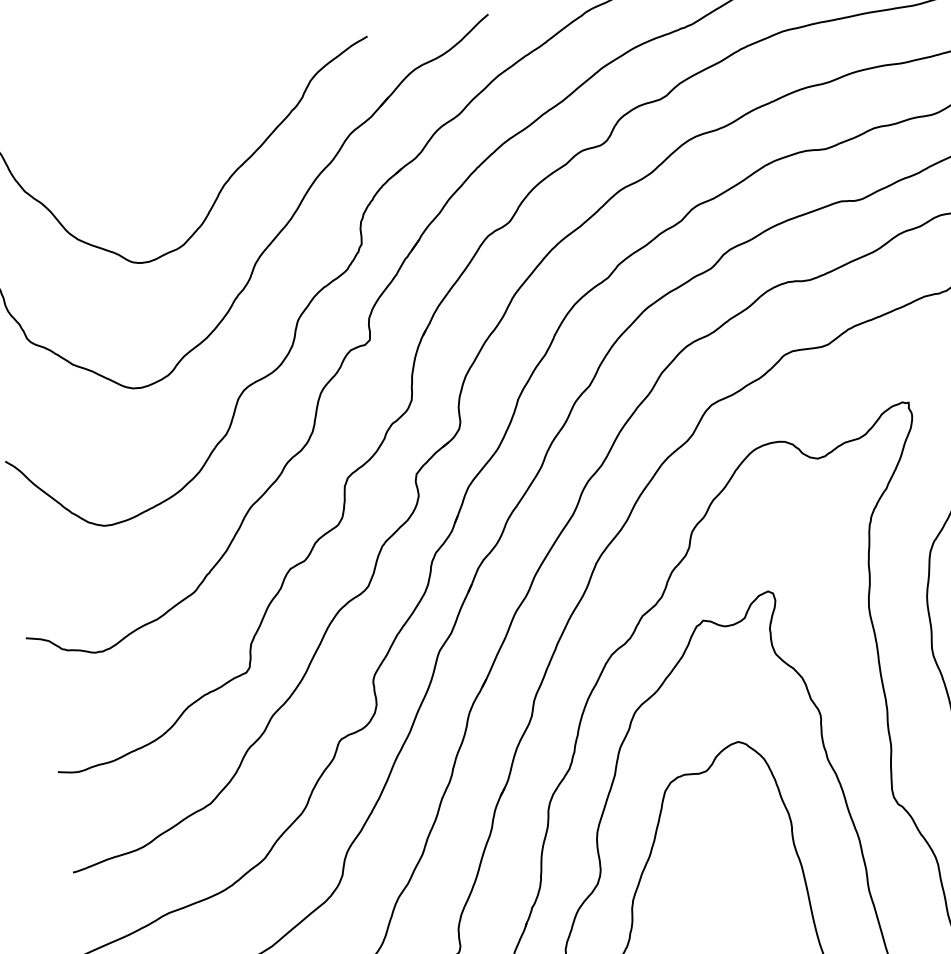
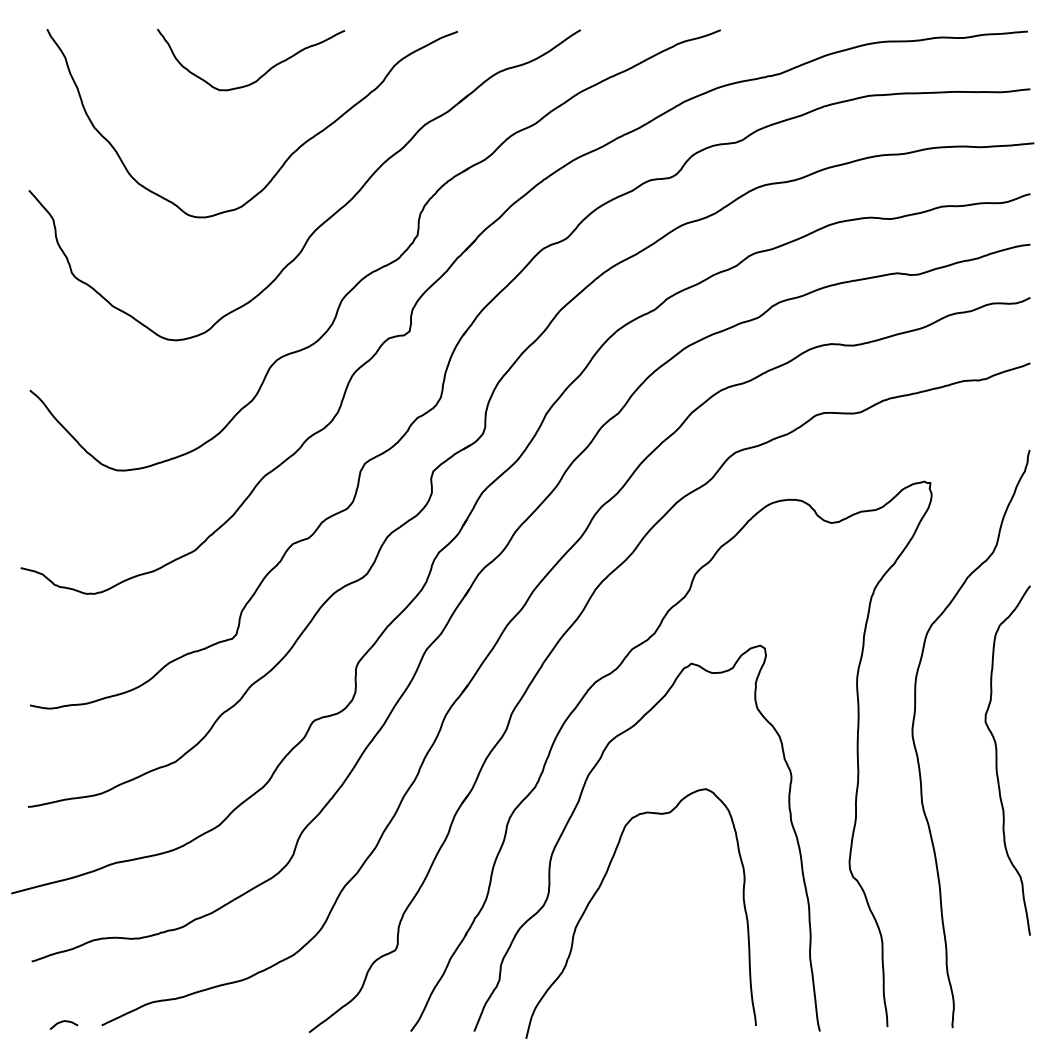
curve: (181, 111) -> (262, 74), added

